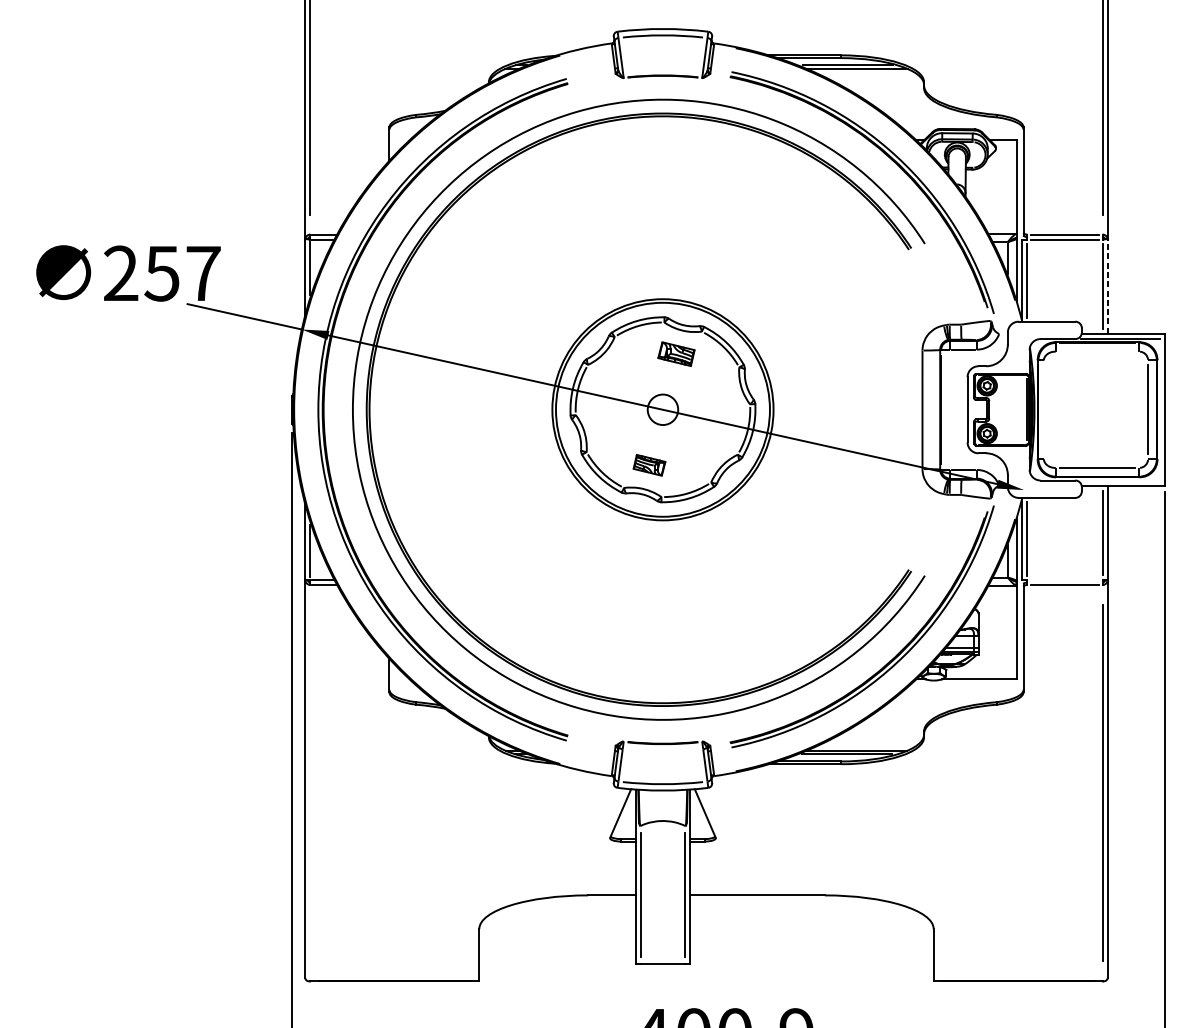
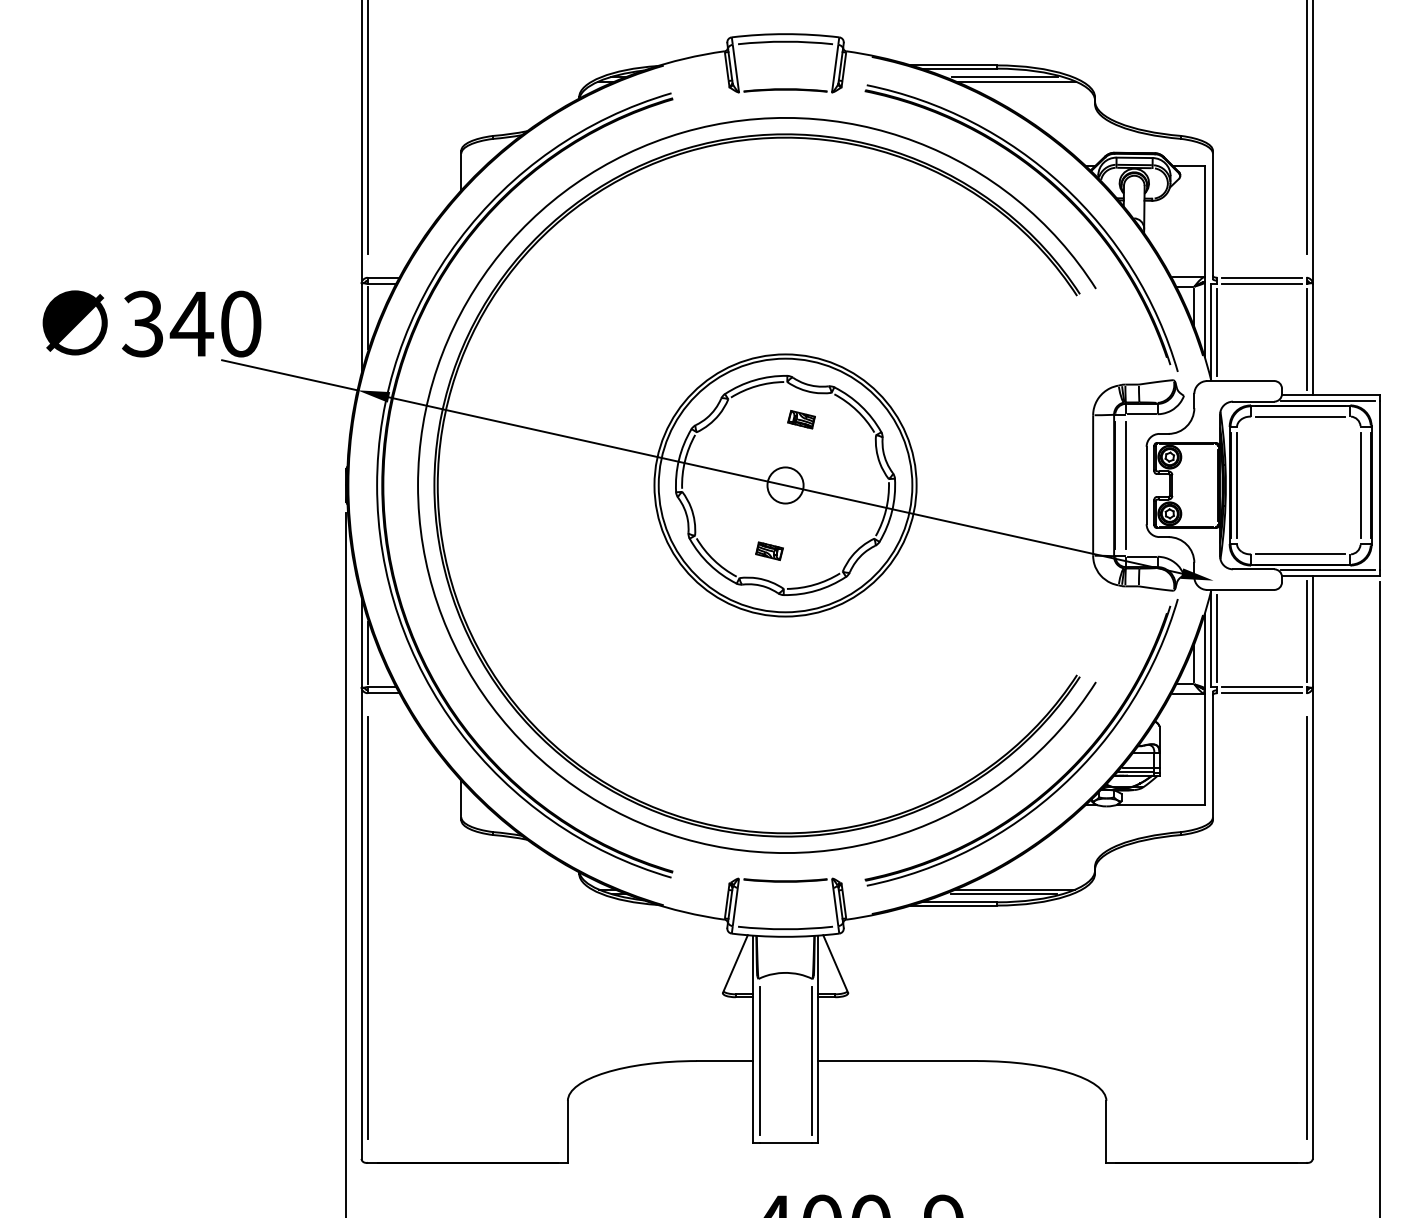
text: (161, 273) -> (191, 323), 257 -> 340
line: (1107, 286) -> (1312, 339), dashed -> solid
line: (1097, 351) -> (1300, 416), added
part: (676, 354) -> (801, 419), size x0.62
line: (949, 409) -> (1125, 485), added
line: (1044, 409) -> (1237, 485), added
part: (649, 464) -> (769, 550), size x0.71
line: (1121, 480) -> (1328, 569), added
line: (1064, 580) -> (1261, 687), added
line: (310, 782) -> (367, 927), added

